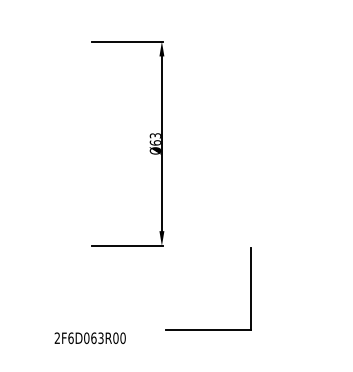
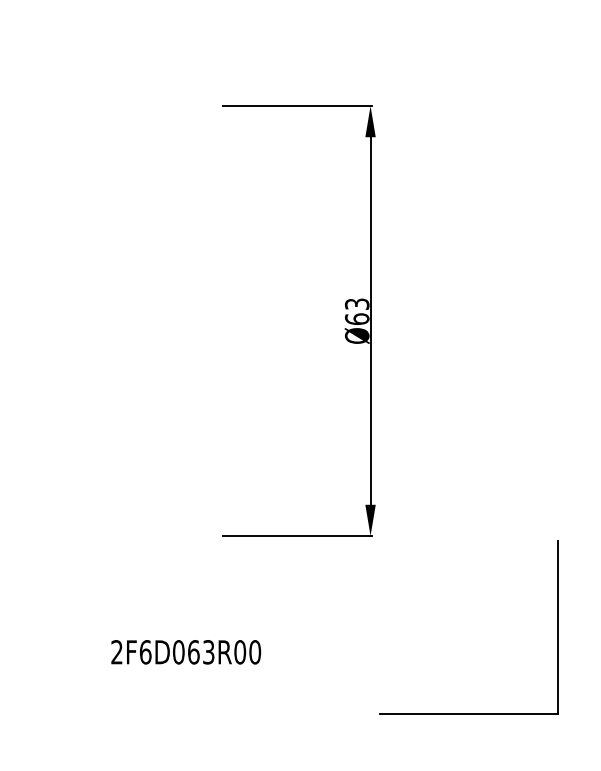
text: (89, 338) -> (184, 652), moved

